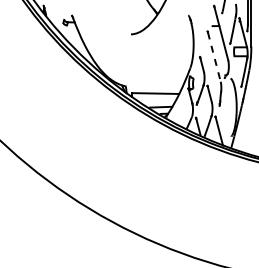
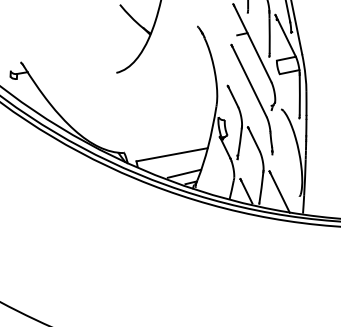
line: (214, 57) -> (249, 82), dashed -> solid

